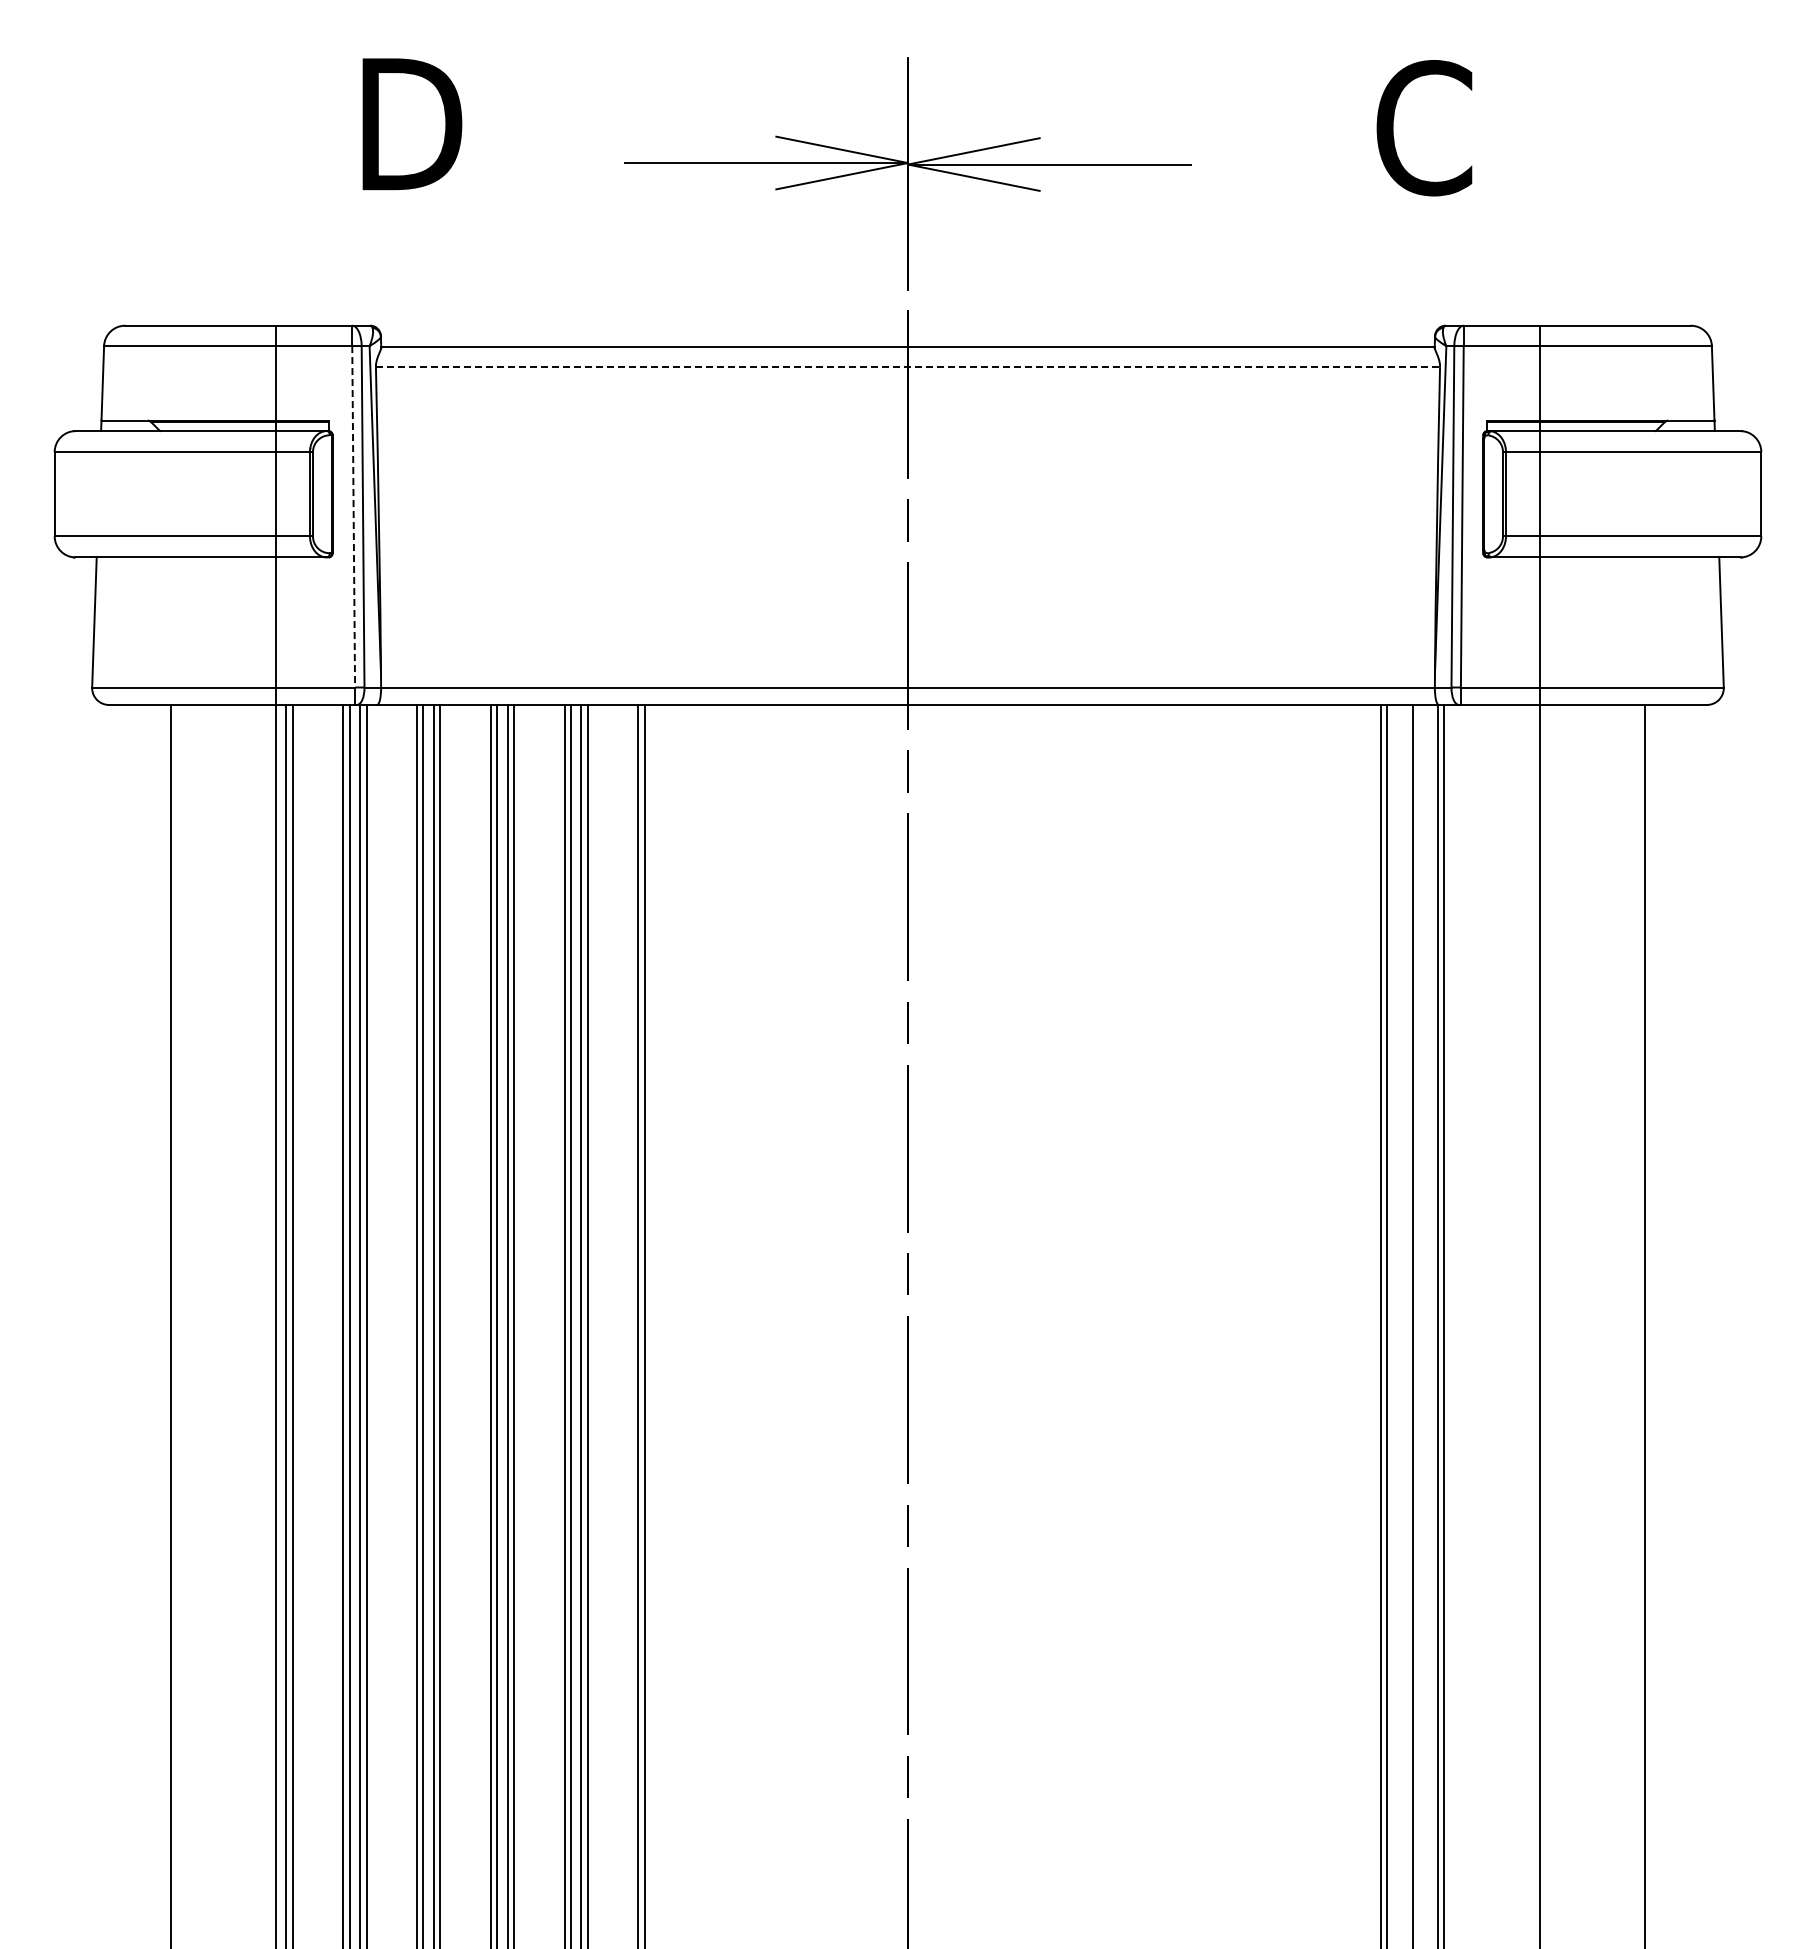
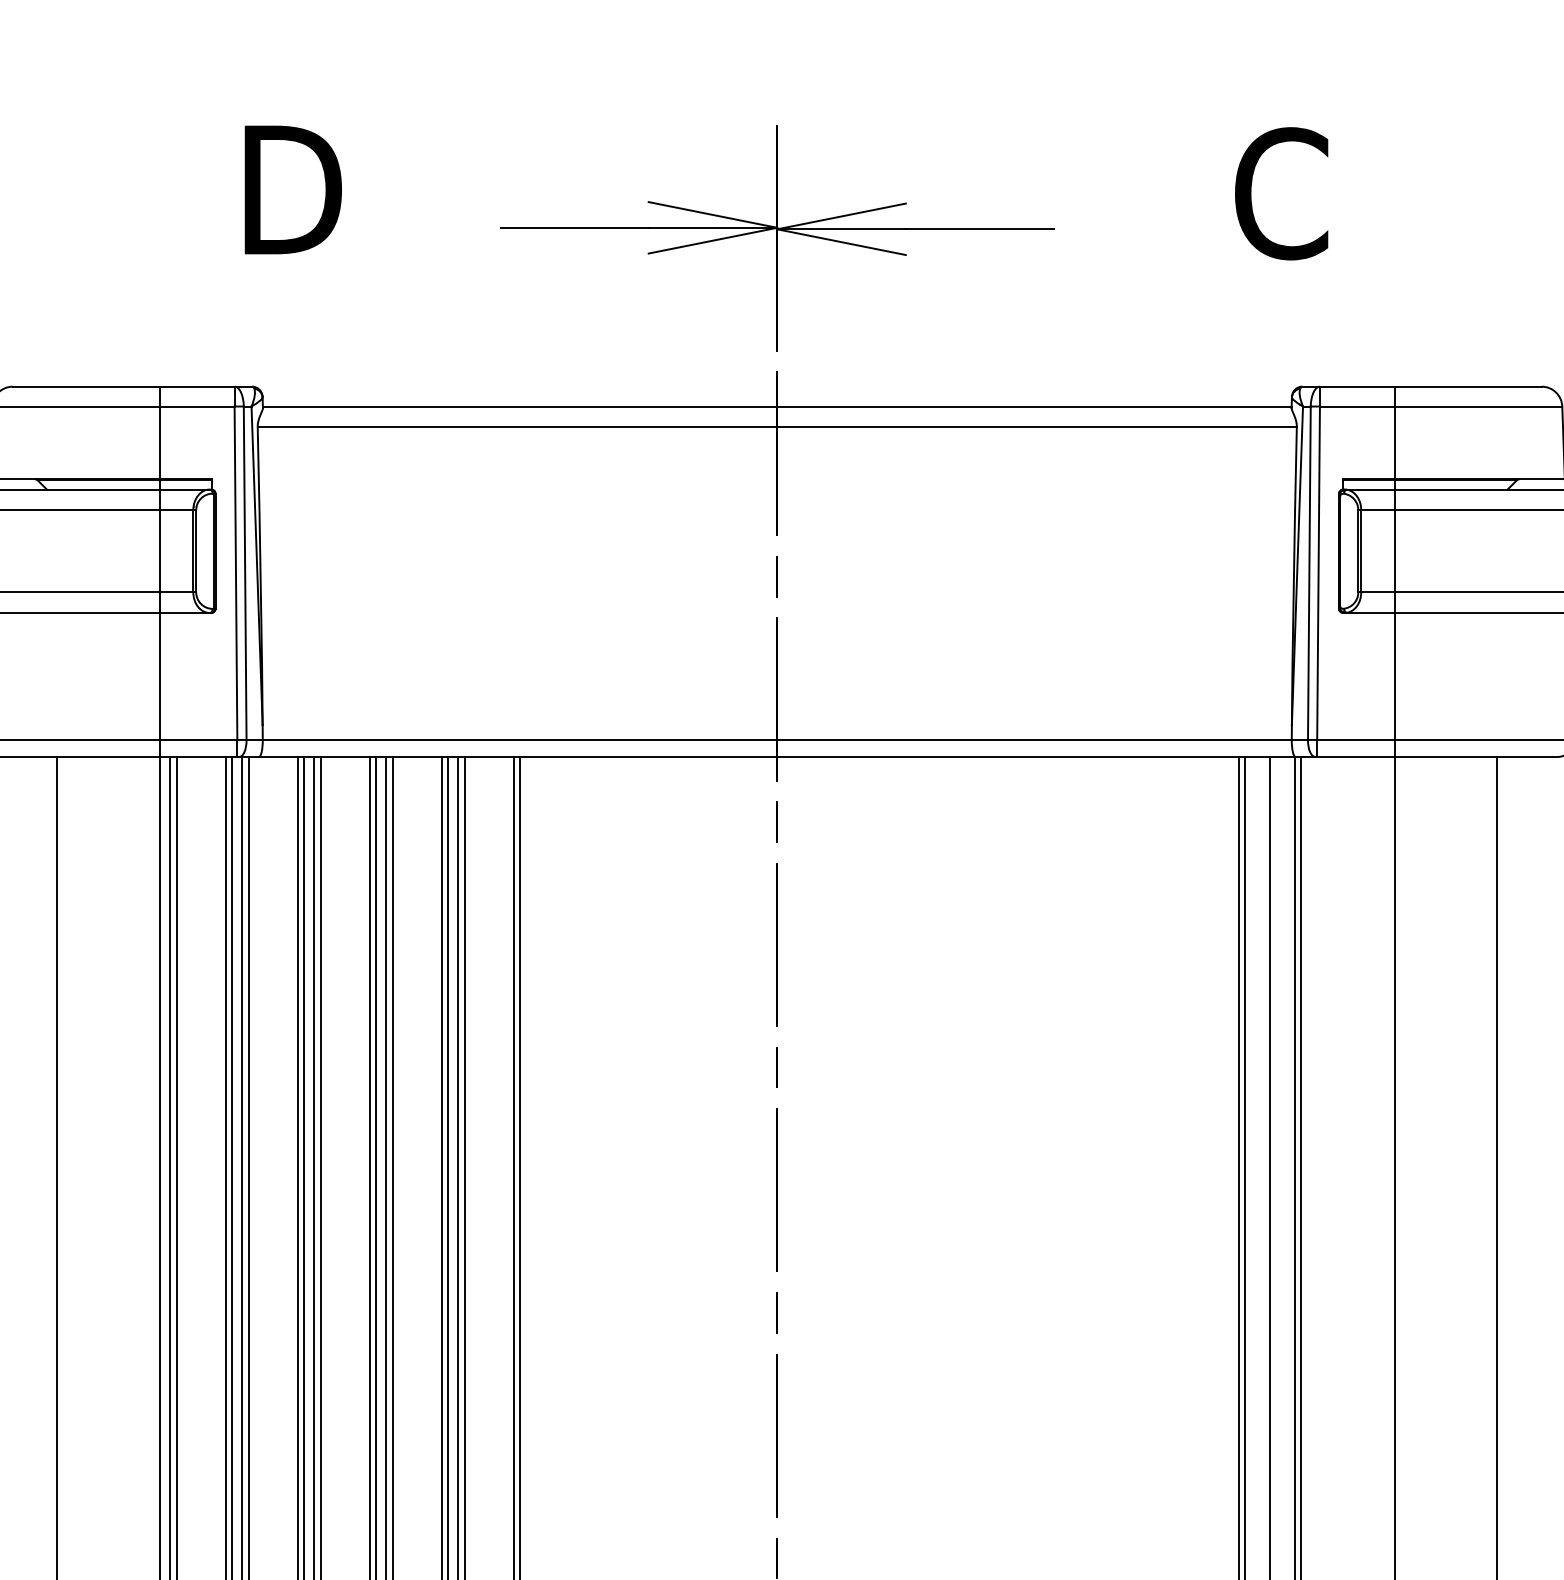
line: (908, 367) -> (777, 427), dashed -> solid
line: (353, 516) -> (235, 572), dashed -> solid

